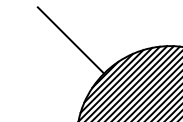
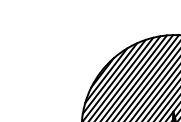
line: (70, 40) -> (63, 43), removed

